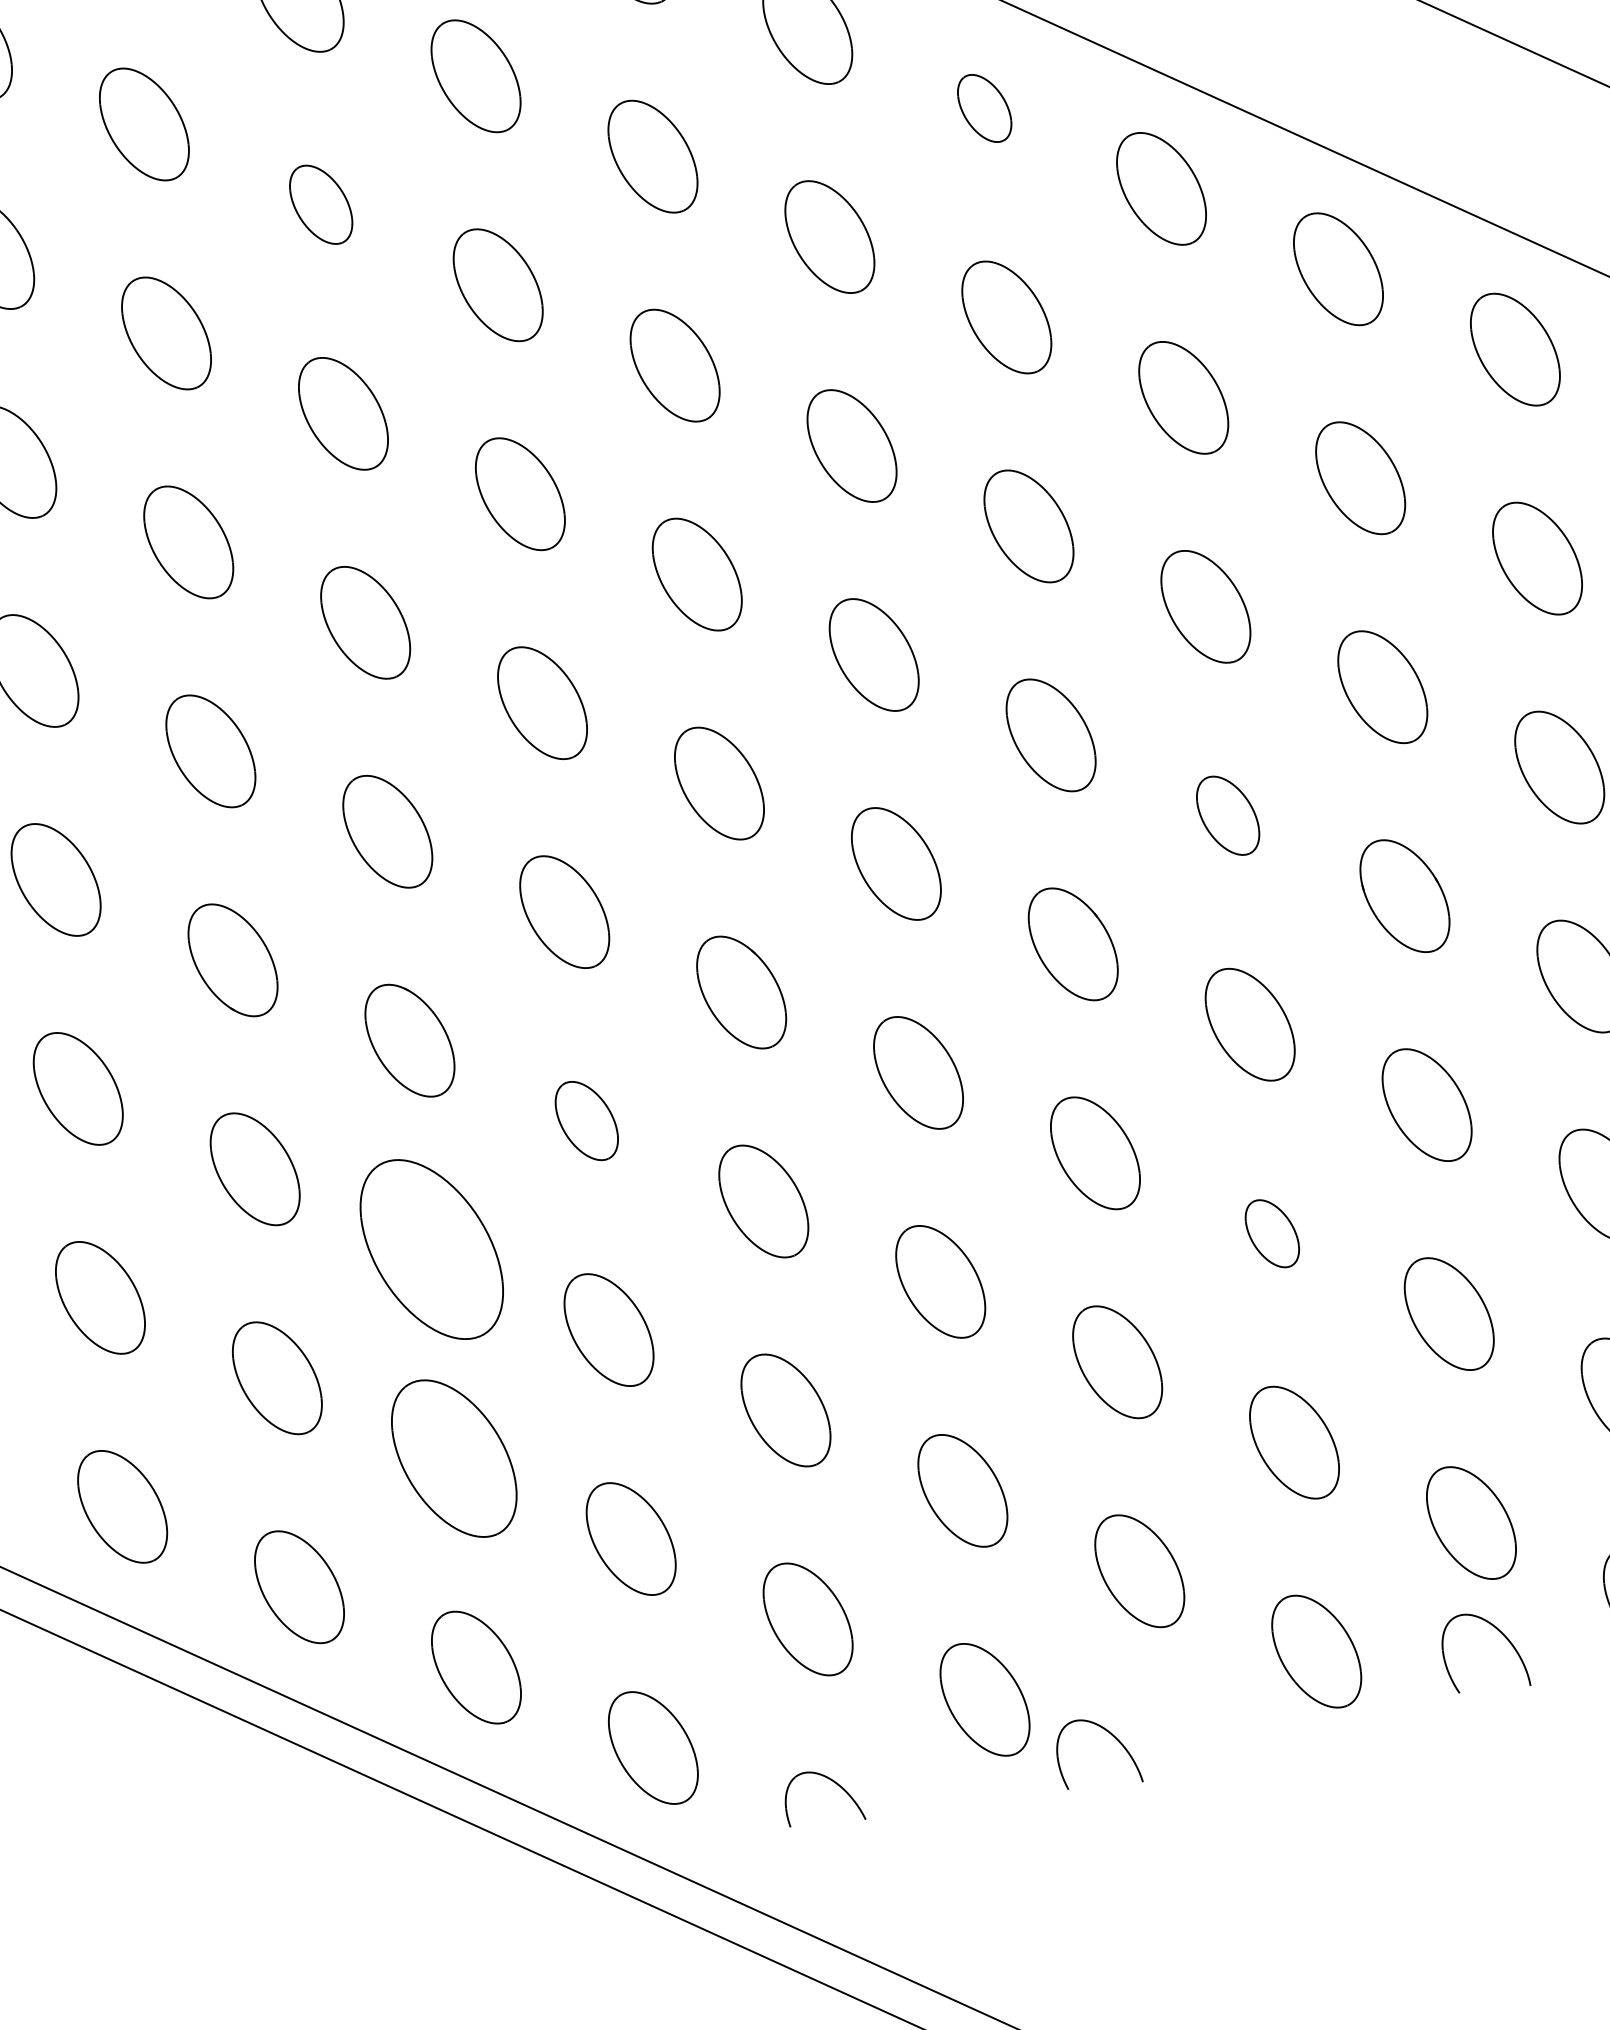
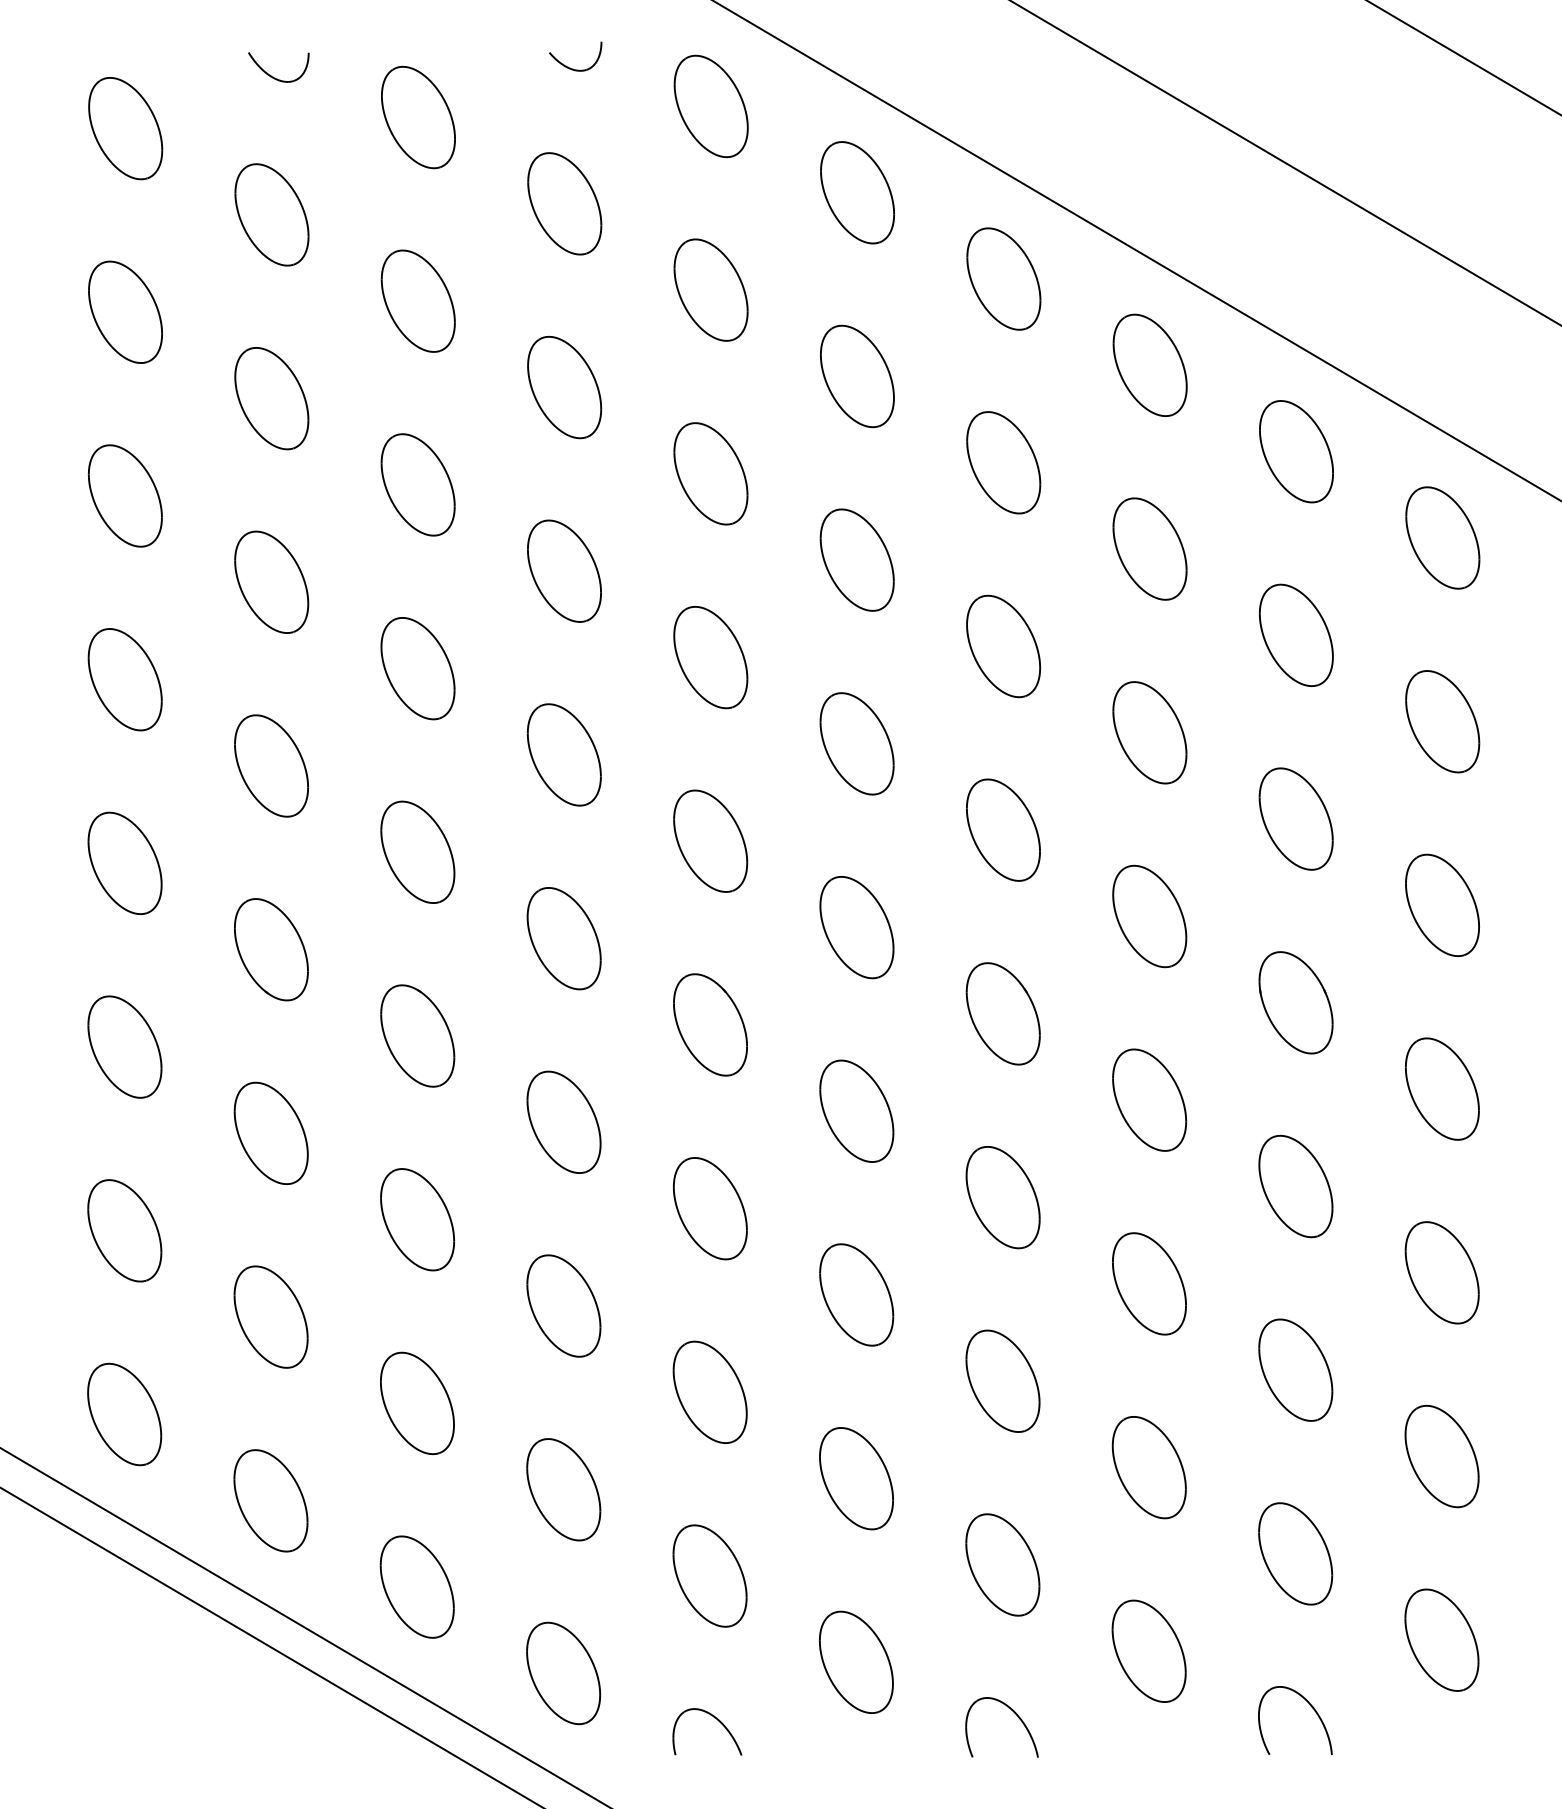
part: (984, 107) -> (1003, 278), size x1.67
part: (320, 204) -> (417, 300), size x1.43
part: (1227, 815) -> (1149, 916), size x1.43
part: (586, 1120) -> (563, 1121), size x1.43
part: (1272, 1233) -> (1149, 1283), size x1.67
part: (432, 1249) -> (417, 1219), size x0.62
part: (454, 1458) -> (417, 1403), size x0.71
part: (1500, 1633) -> (1310, 1706), moved
part: (1110, 1734) -> (1014, 1713), moved

